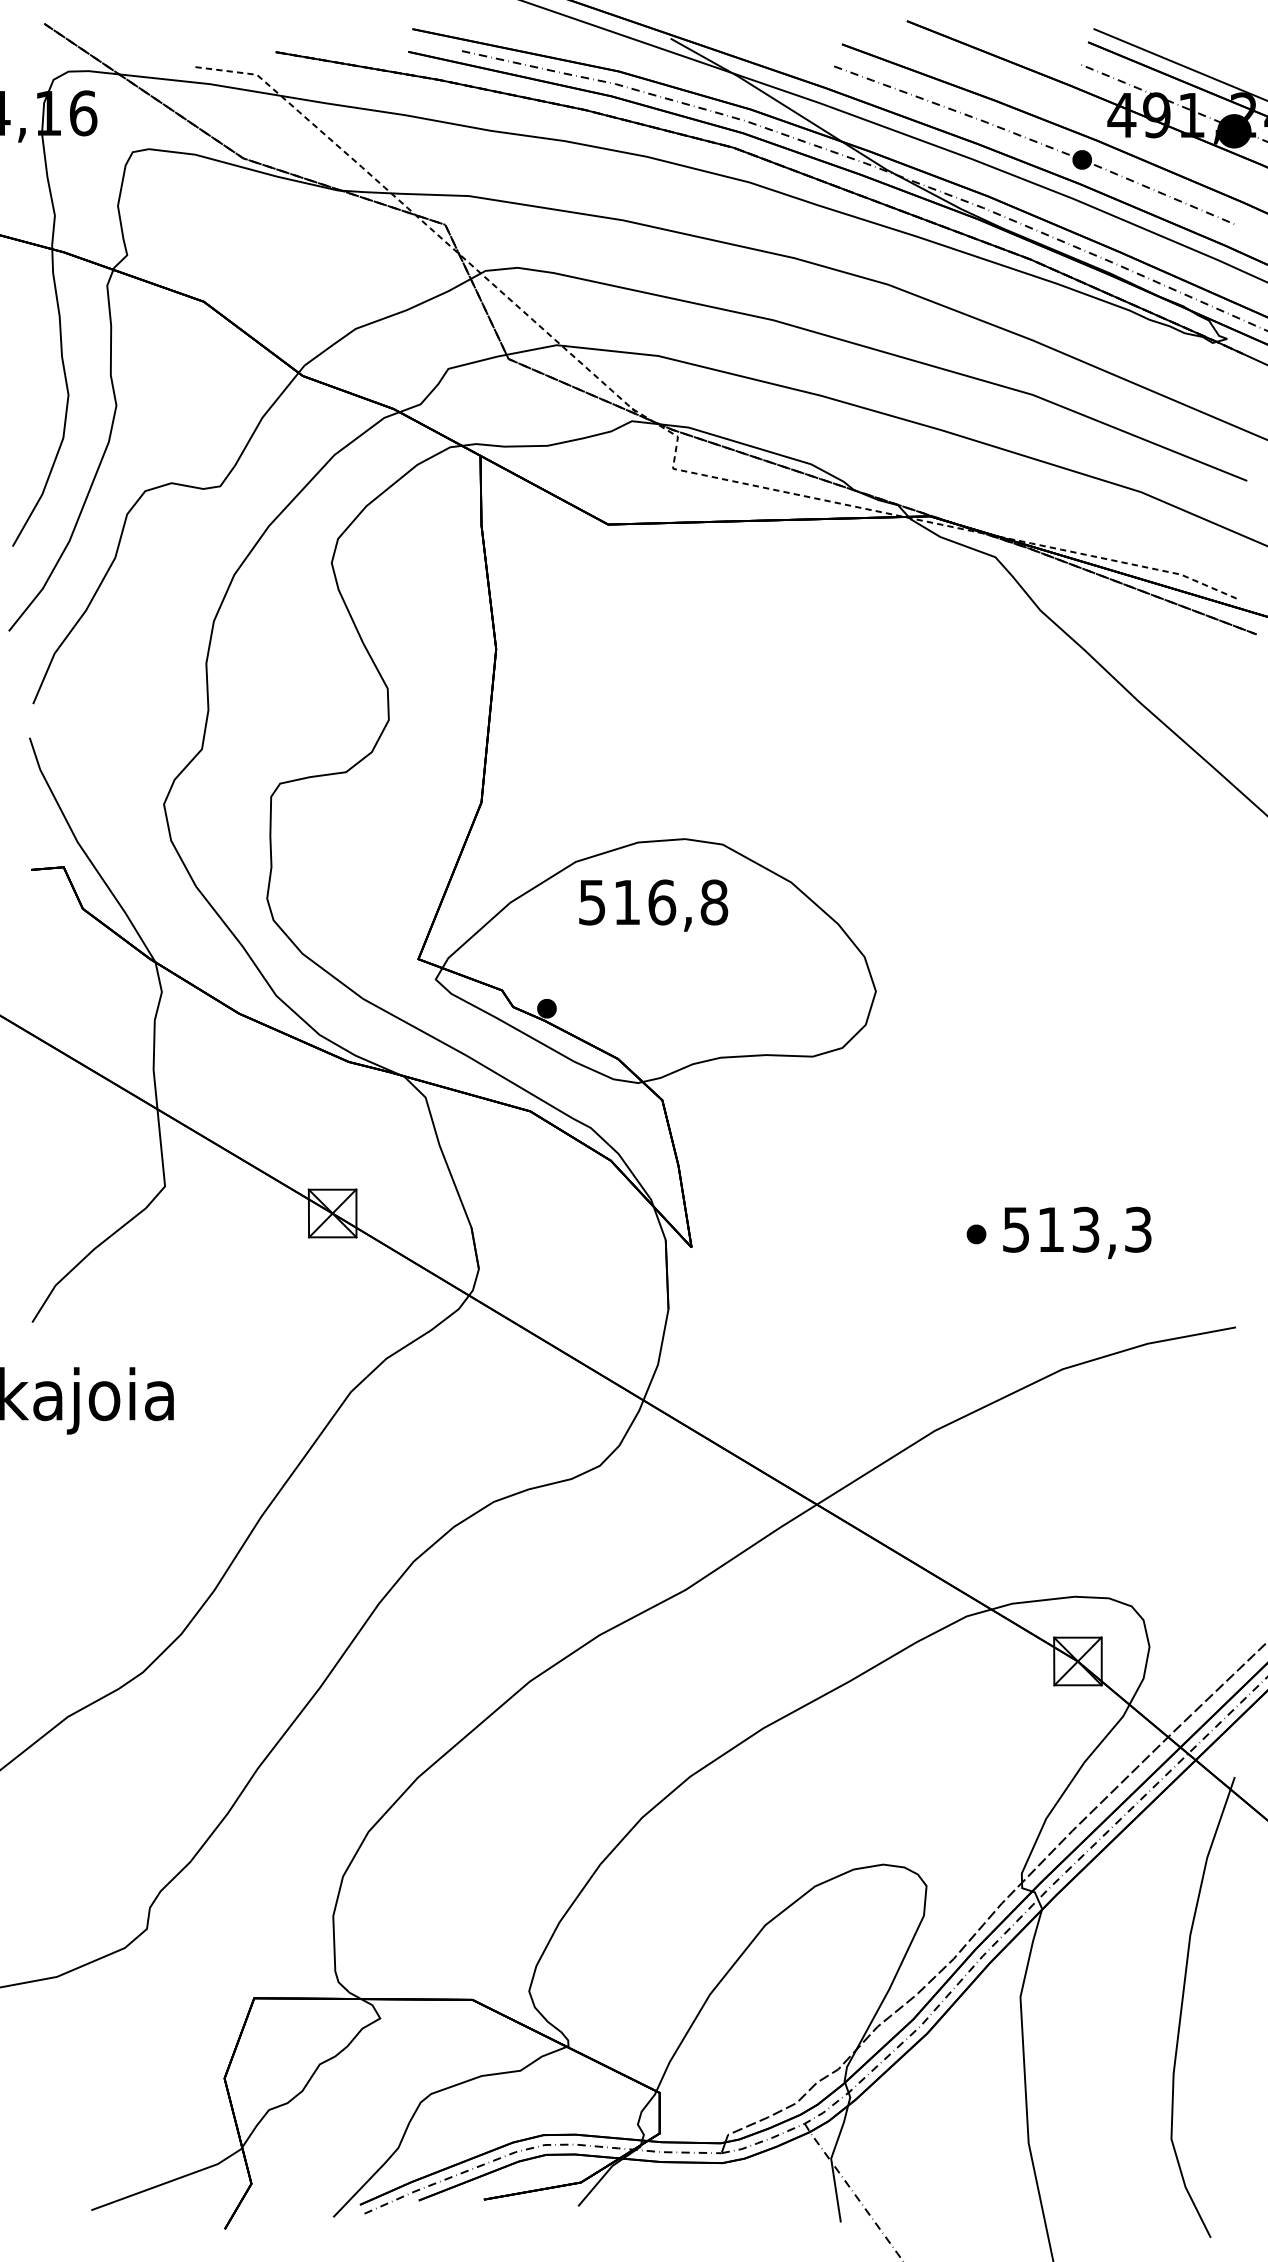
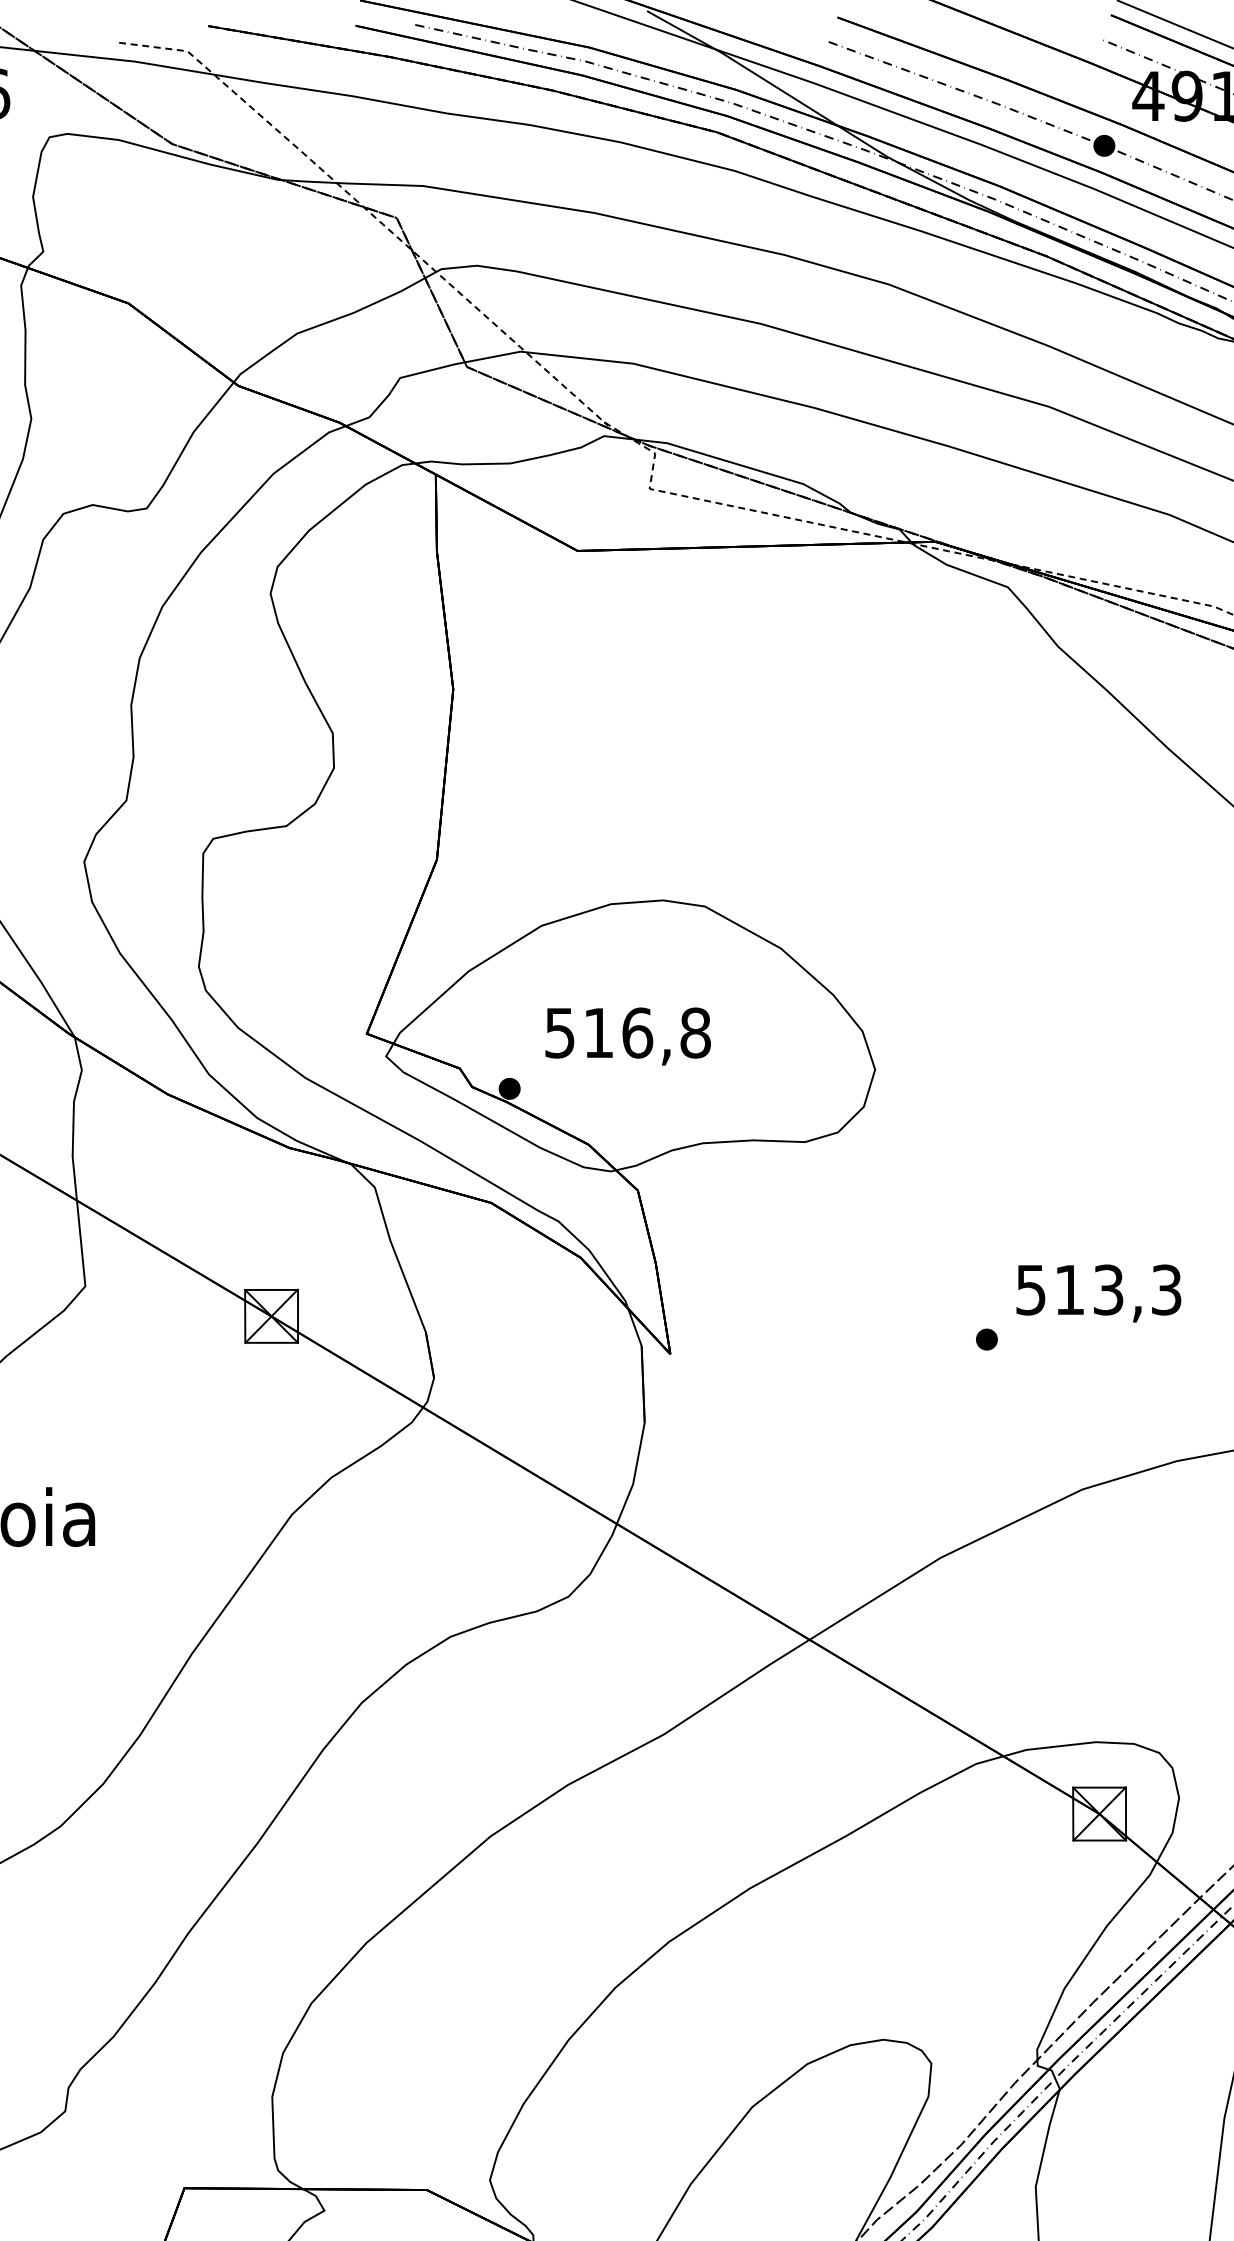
text: (653, 905) -> (628, 1036), moved
text: (1077, 1232) -> (1099, 1293), moved

